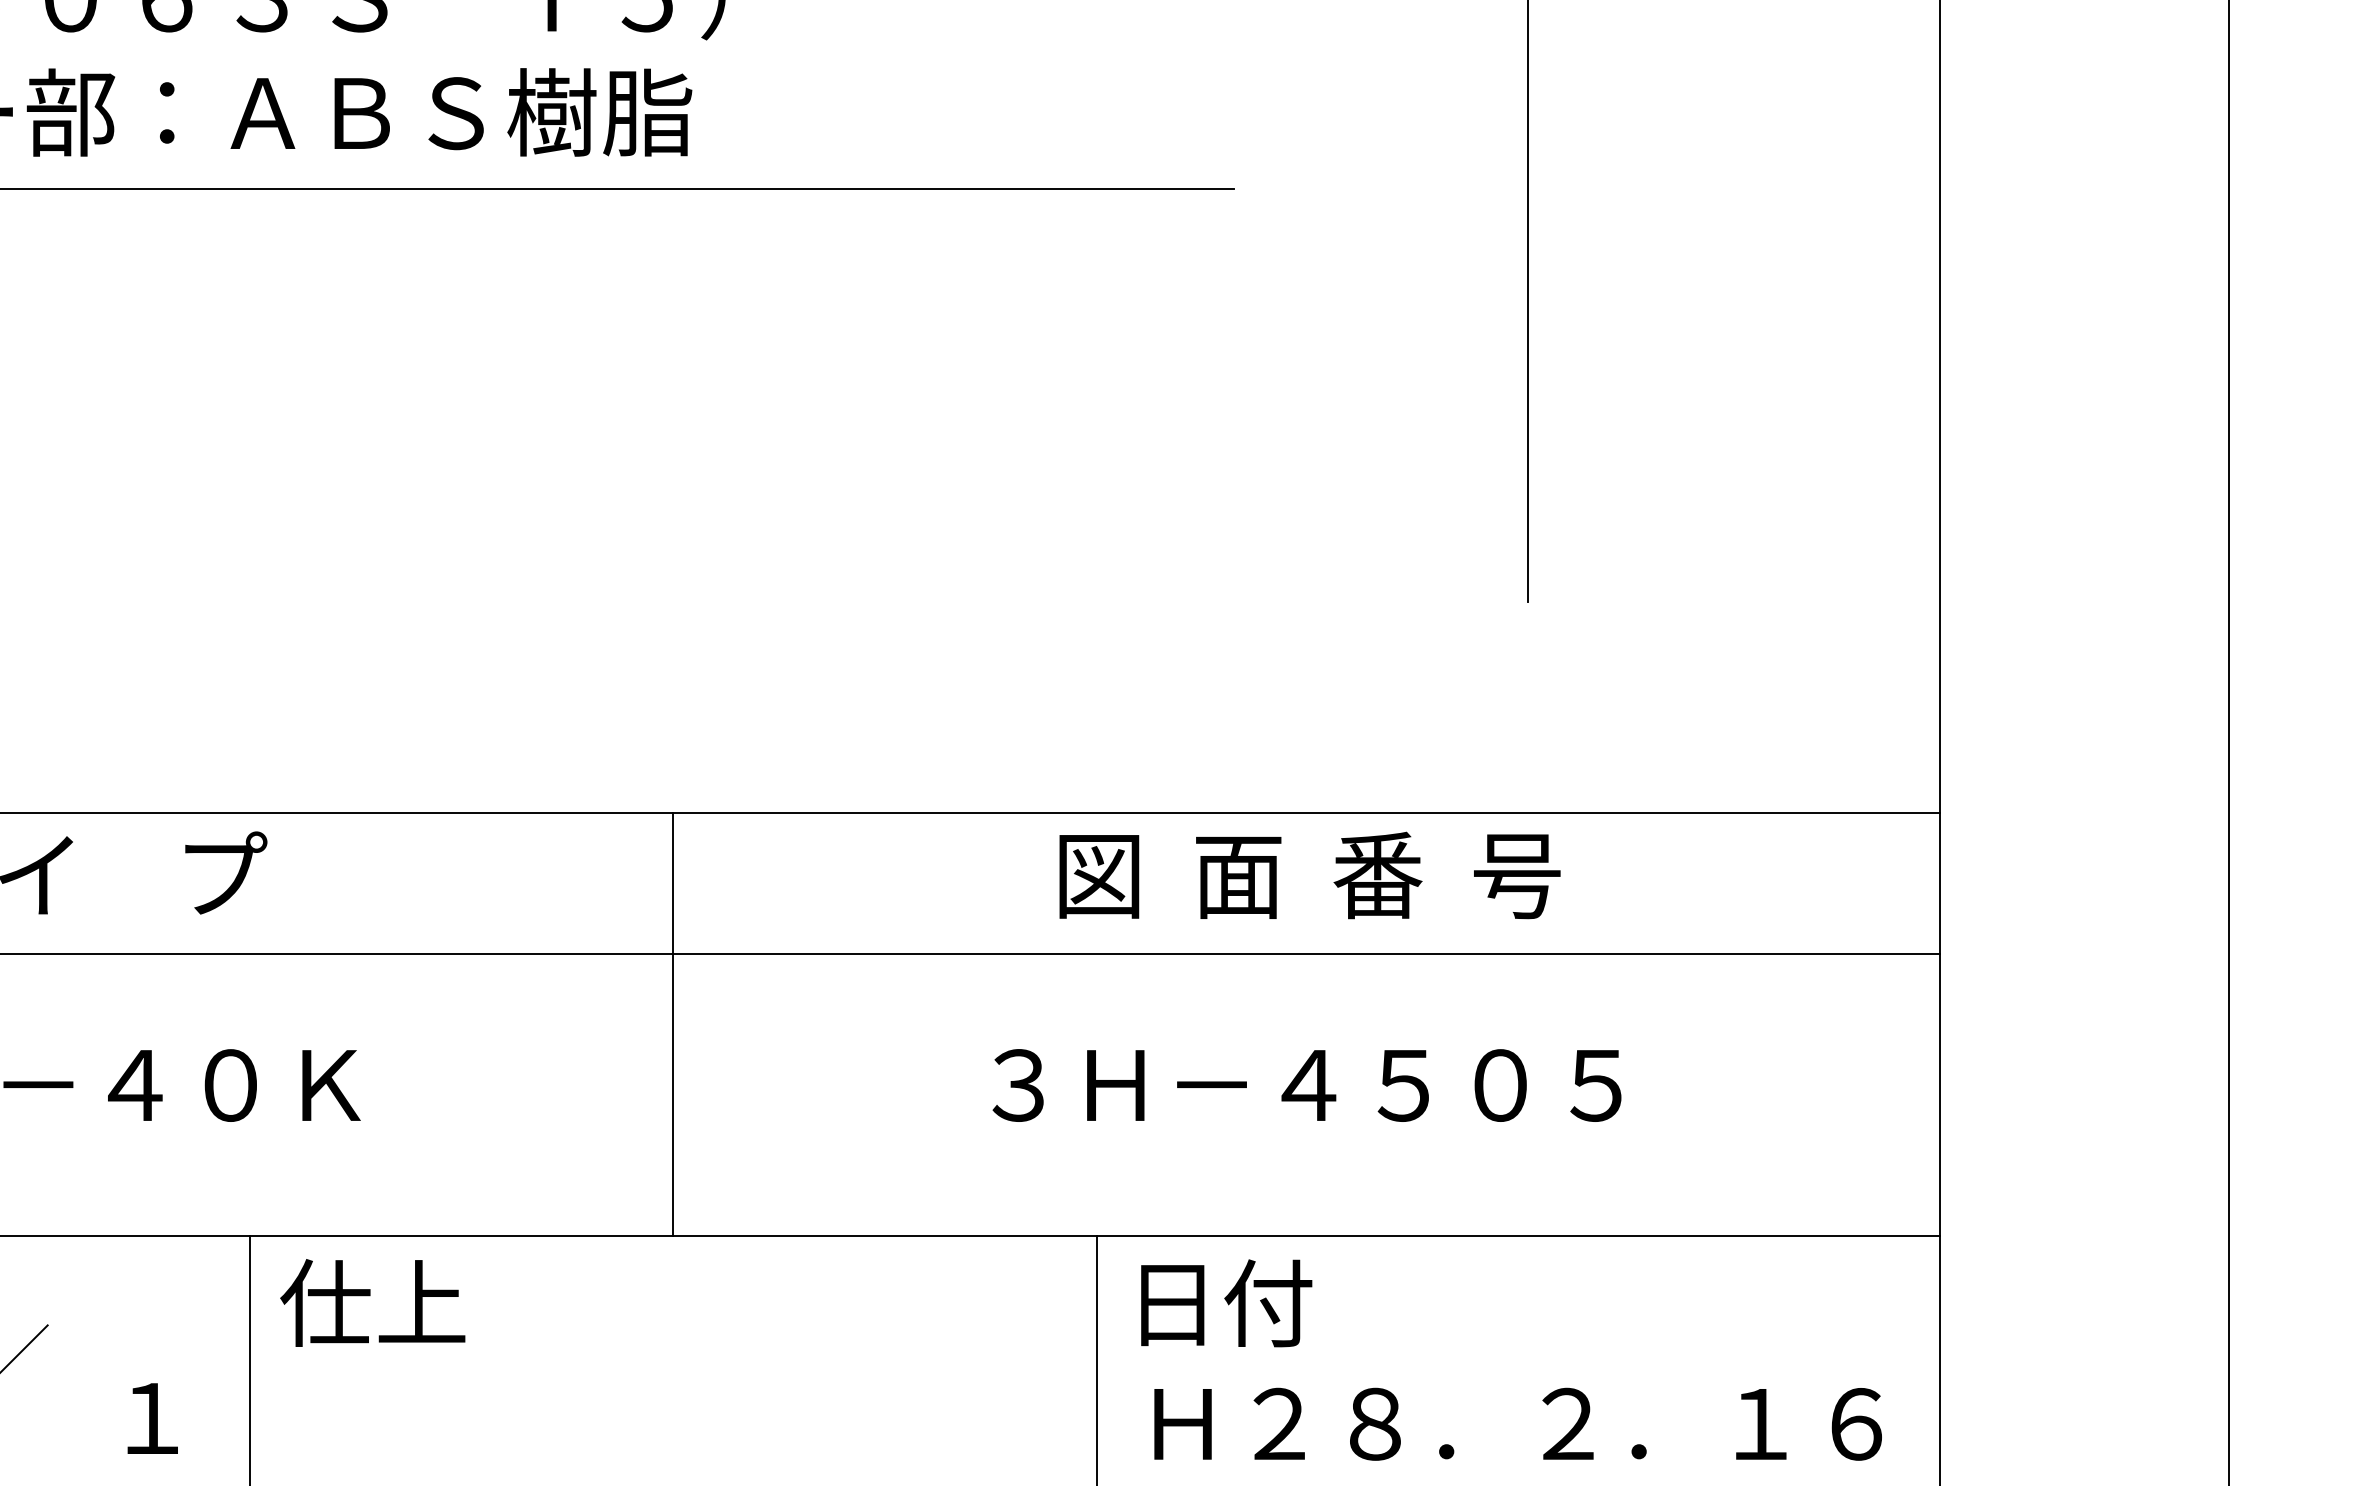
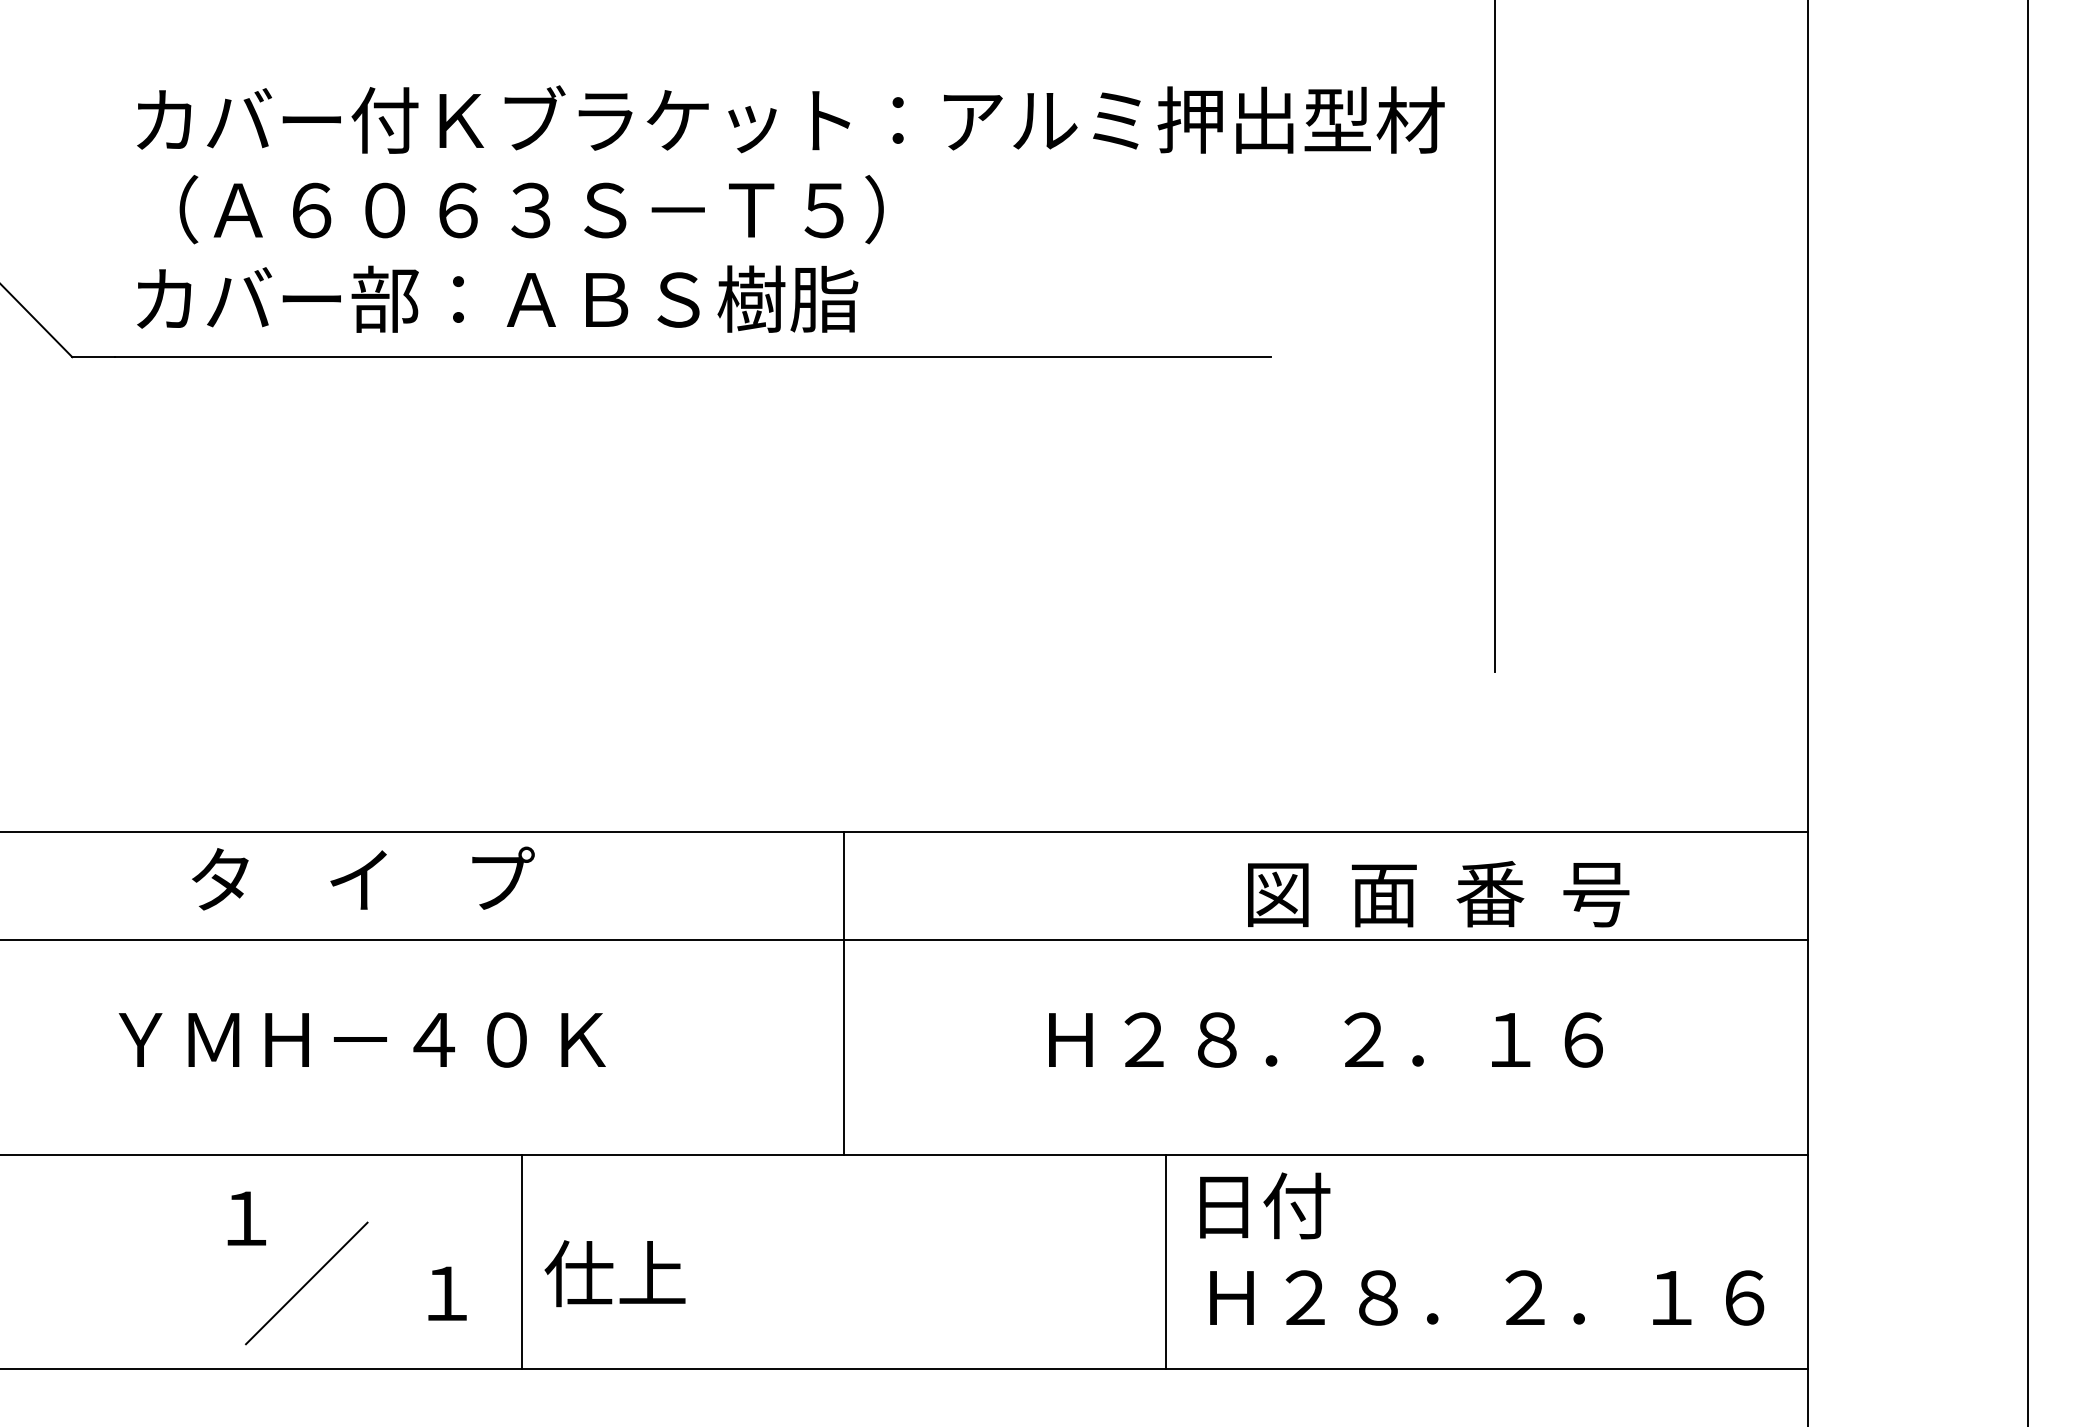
text: (1309, 875) -> (1438, 894), moved
text: (1305, 1084) -> (1325, 1039), ３Ｈ－４５０５ -> Ｈ２８．２．１６
text: (372, 1302) -> (614, 1273), moved

